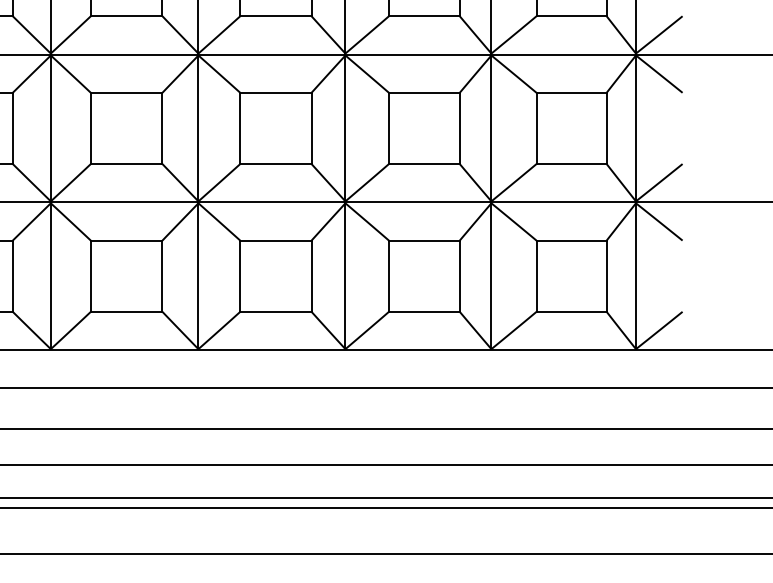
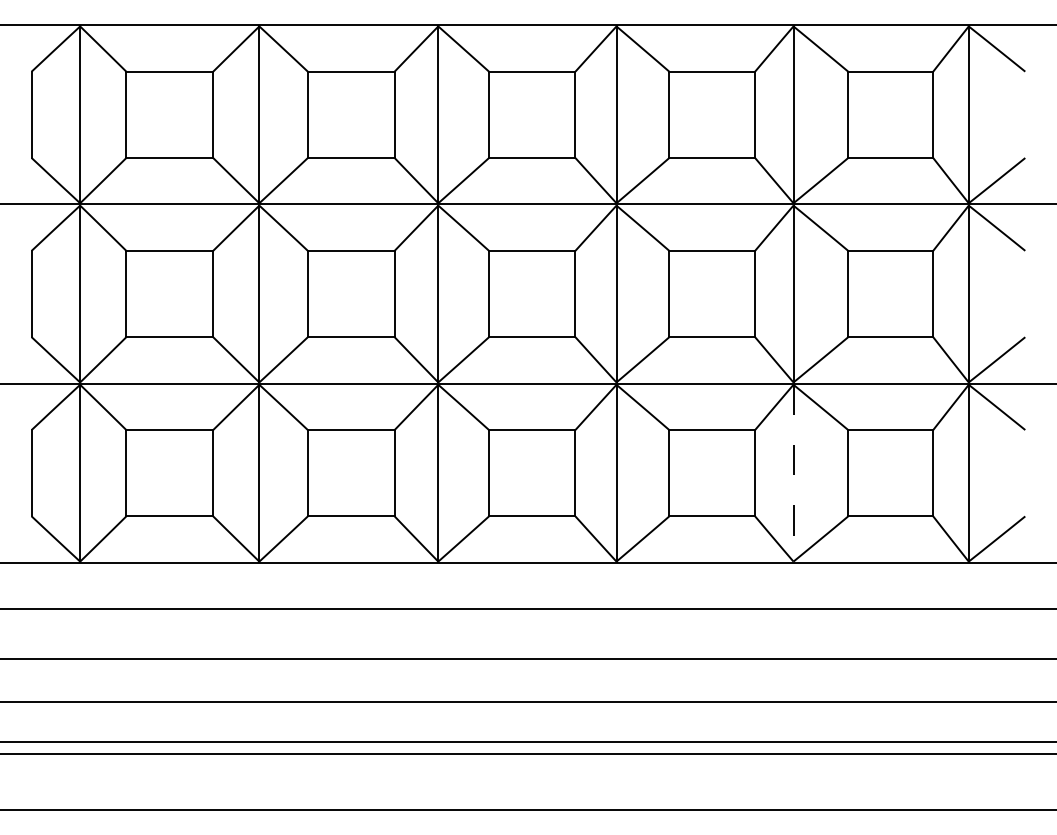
line: (491, 276) -> (793, 473), solid -> dashed

